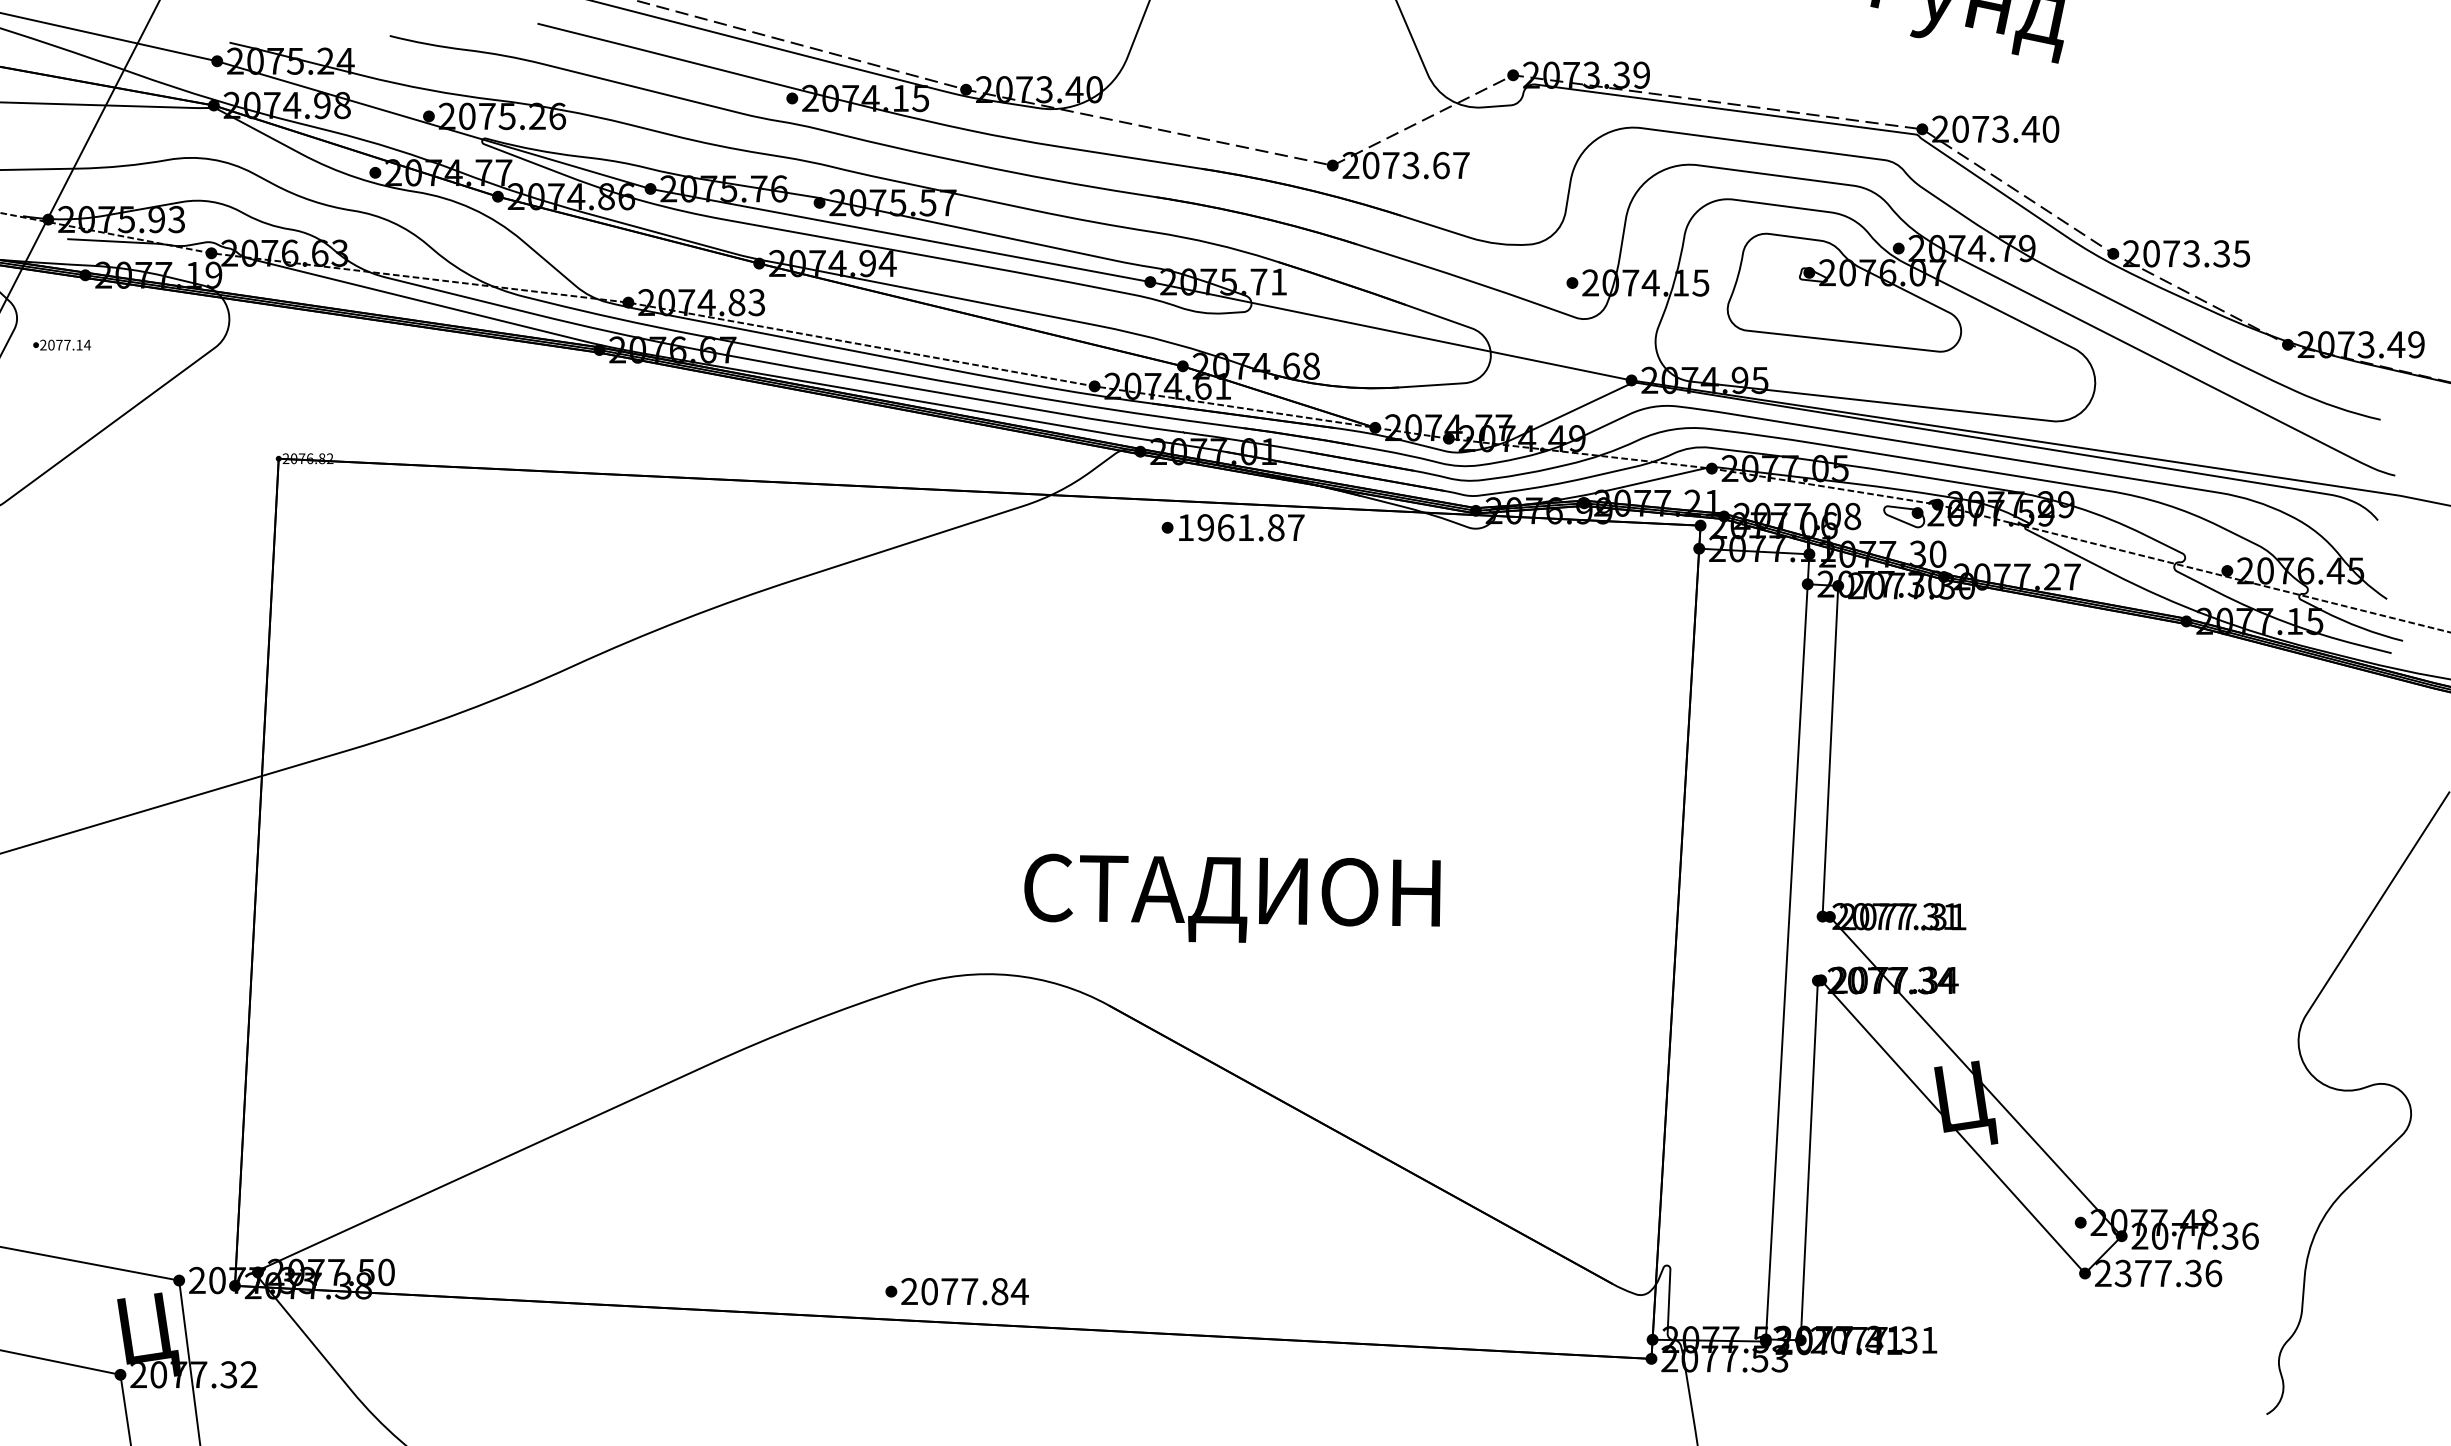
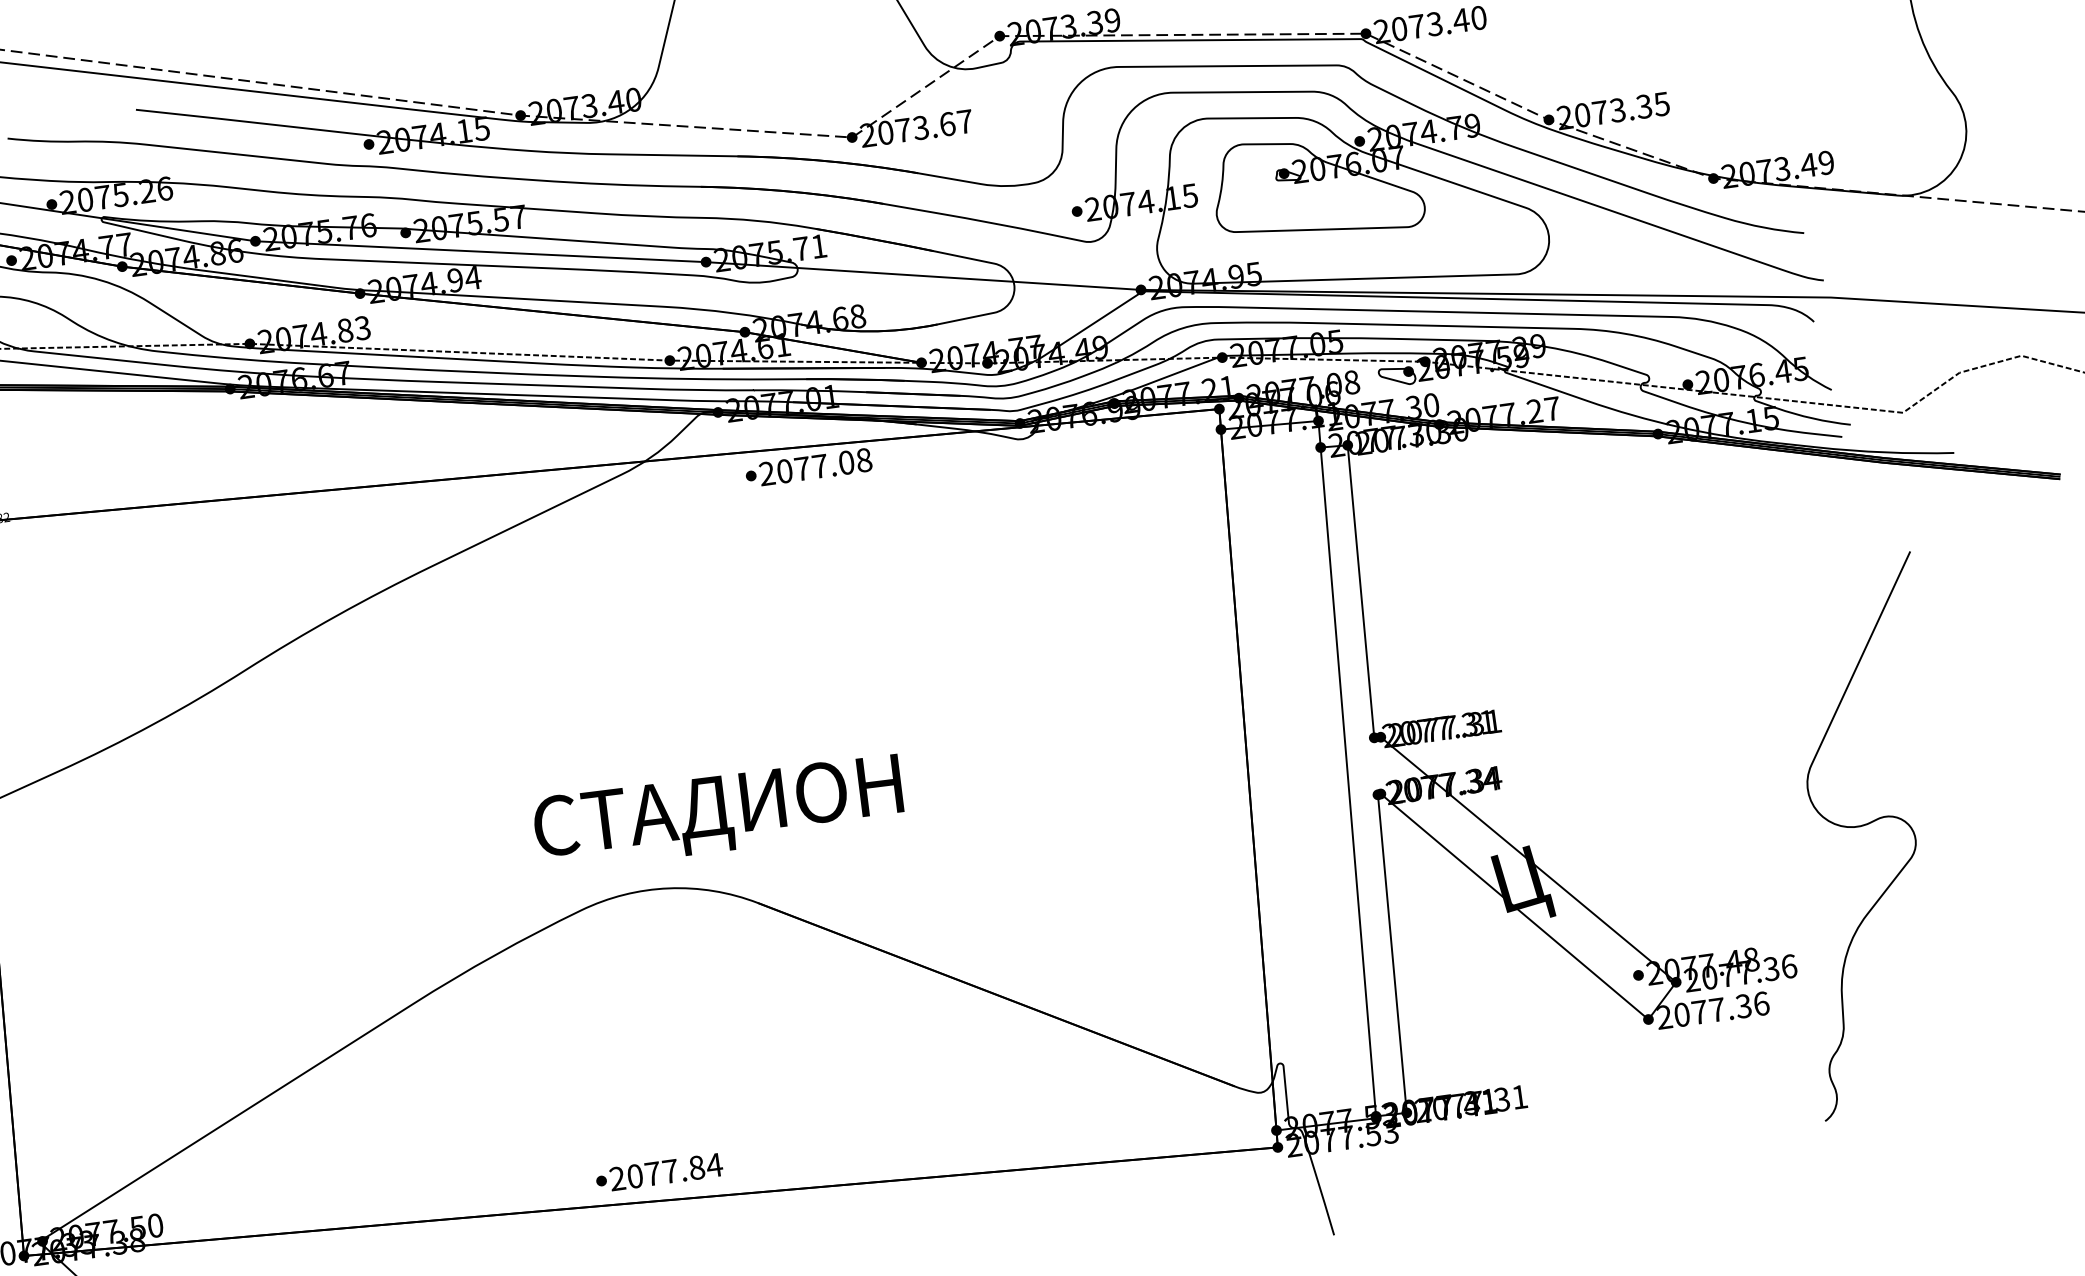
text: (1240, 527) -> (815, 466), 1961.87 -> 2077.08
text: (1232, 897) -> (718, 811), moved
text: (2122, 1273) -> (1681, 1014), 2377.36 -> 2077.36

